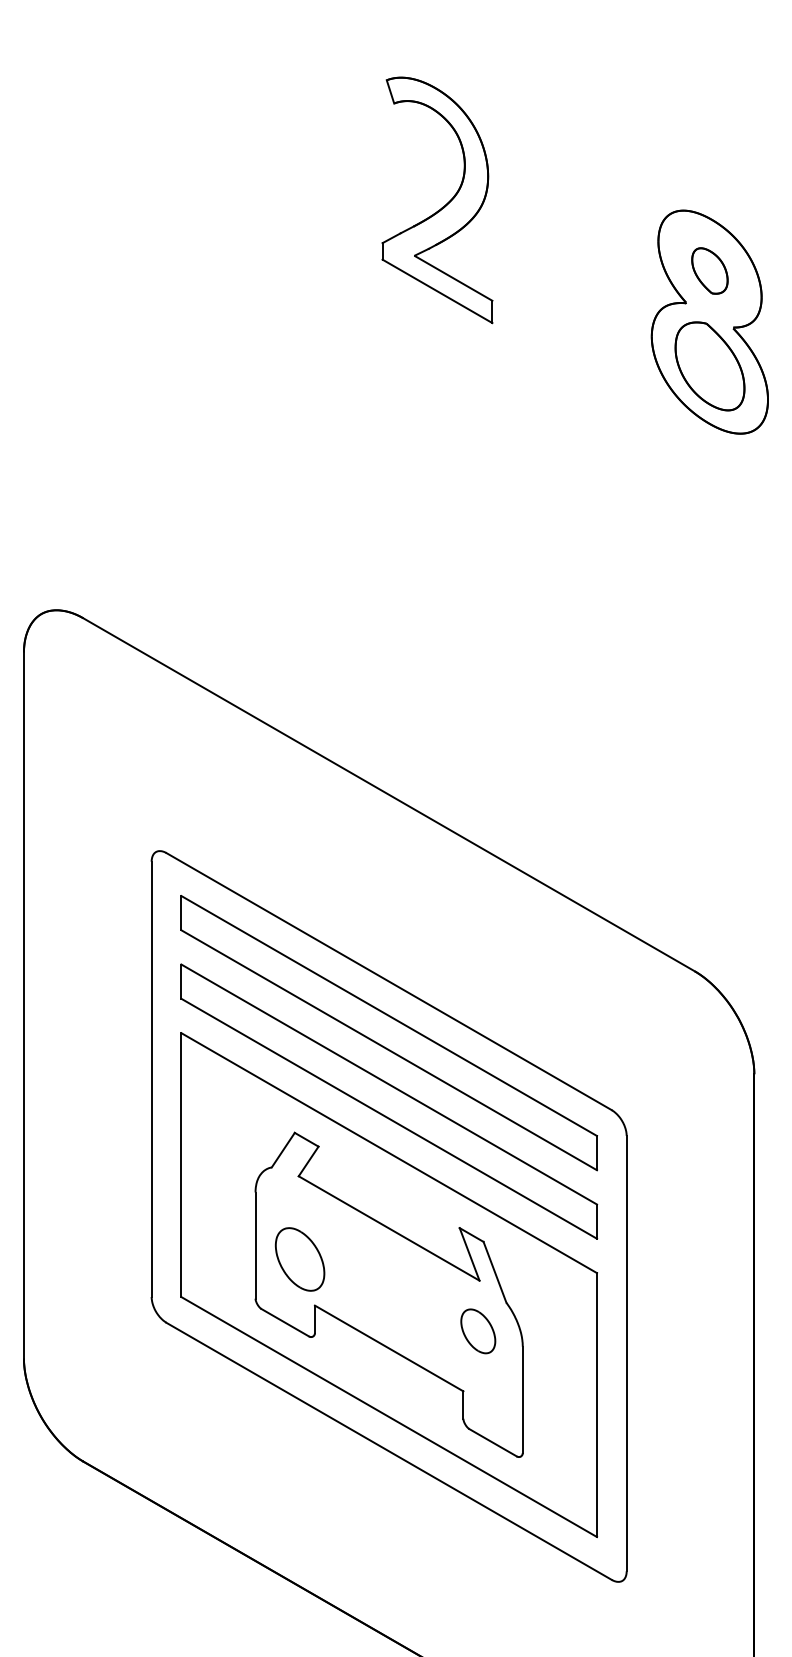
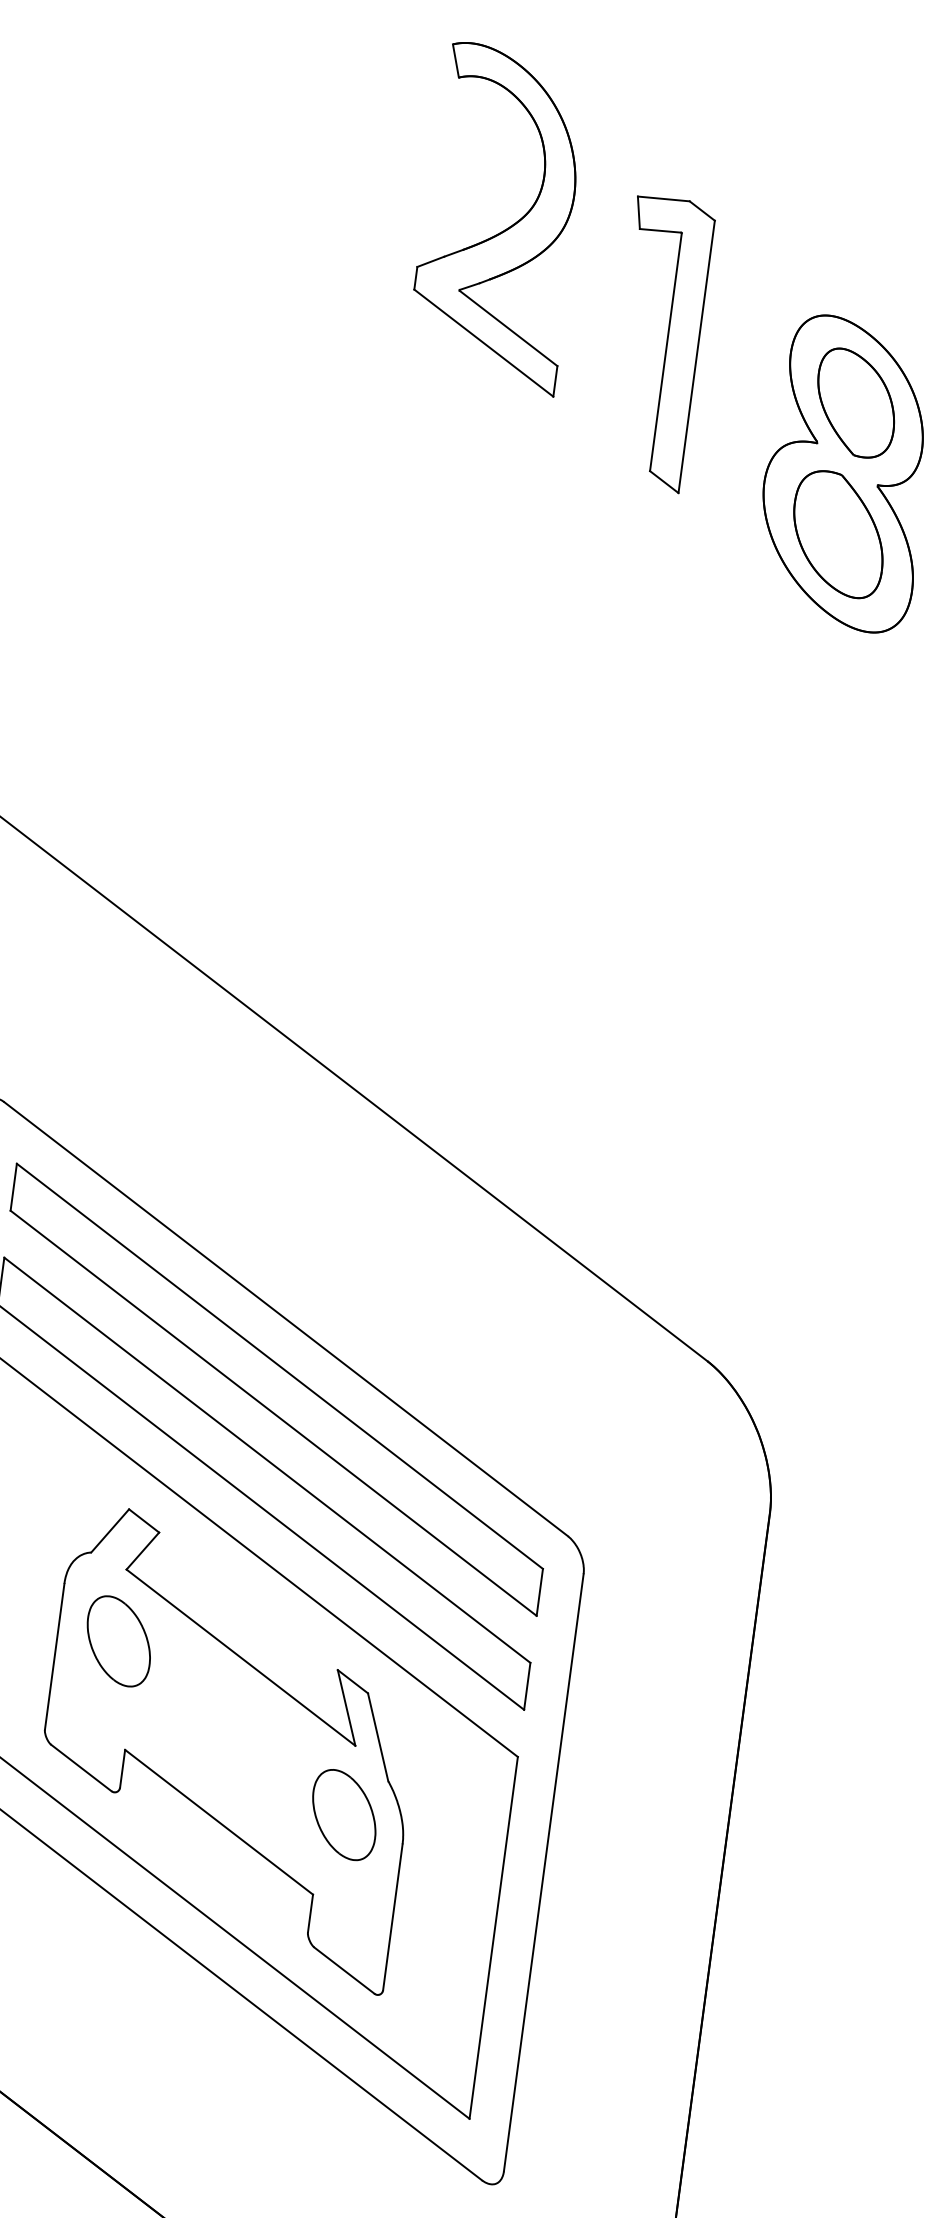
part: (442, 206) -> (506, 227), moved
part: (562, 247) -> (658, 344), added
part: (709, 270) -> (855, 402), size x1.67
part: (299, 1259) -> (118, 1641), moved
part: (478, 1331) -> (344, 1815), size x1.43

